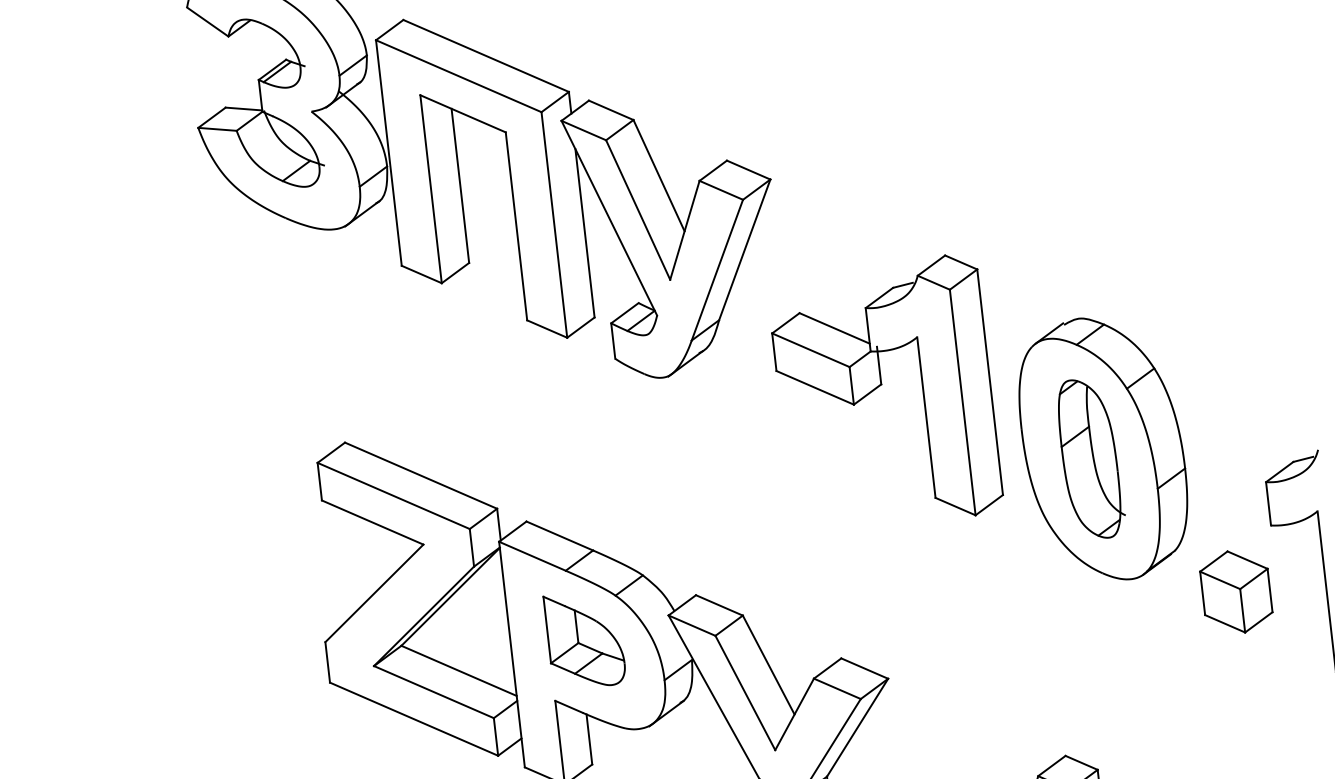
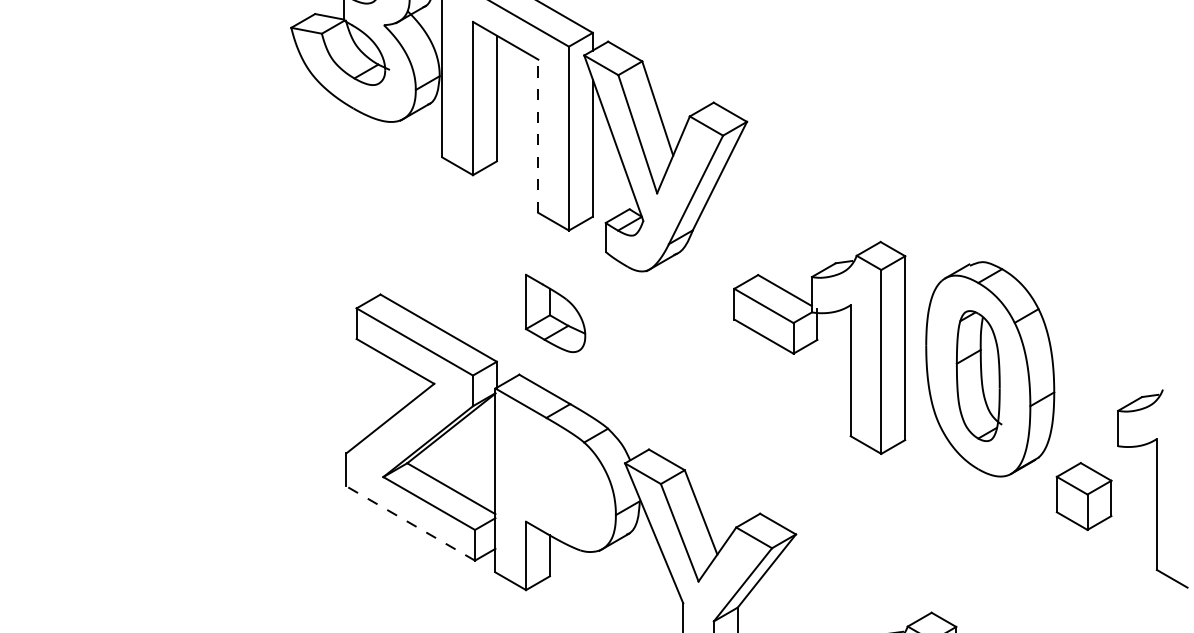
line: (516, 226) -> (538, 136), solid -> dashed
part: (879, 387) -> (815, 342), moved
part: (584, 640) -> (555, 313), moved
line: (413, 719) -> (410, 523), solid -> dashed

